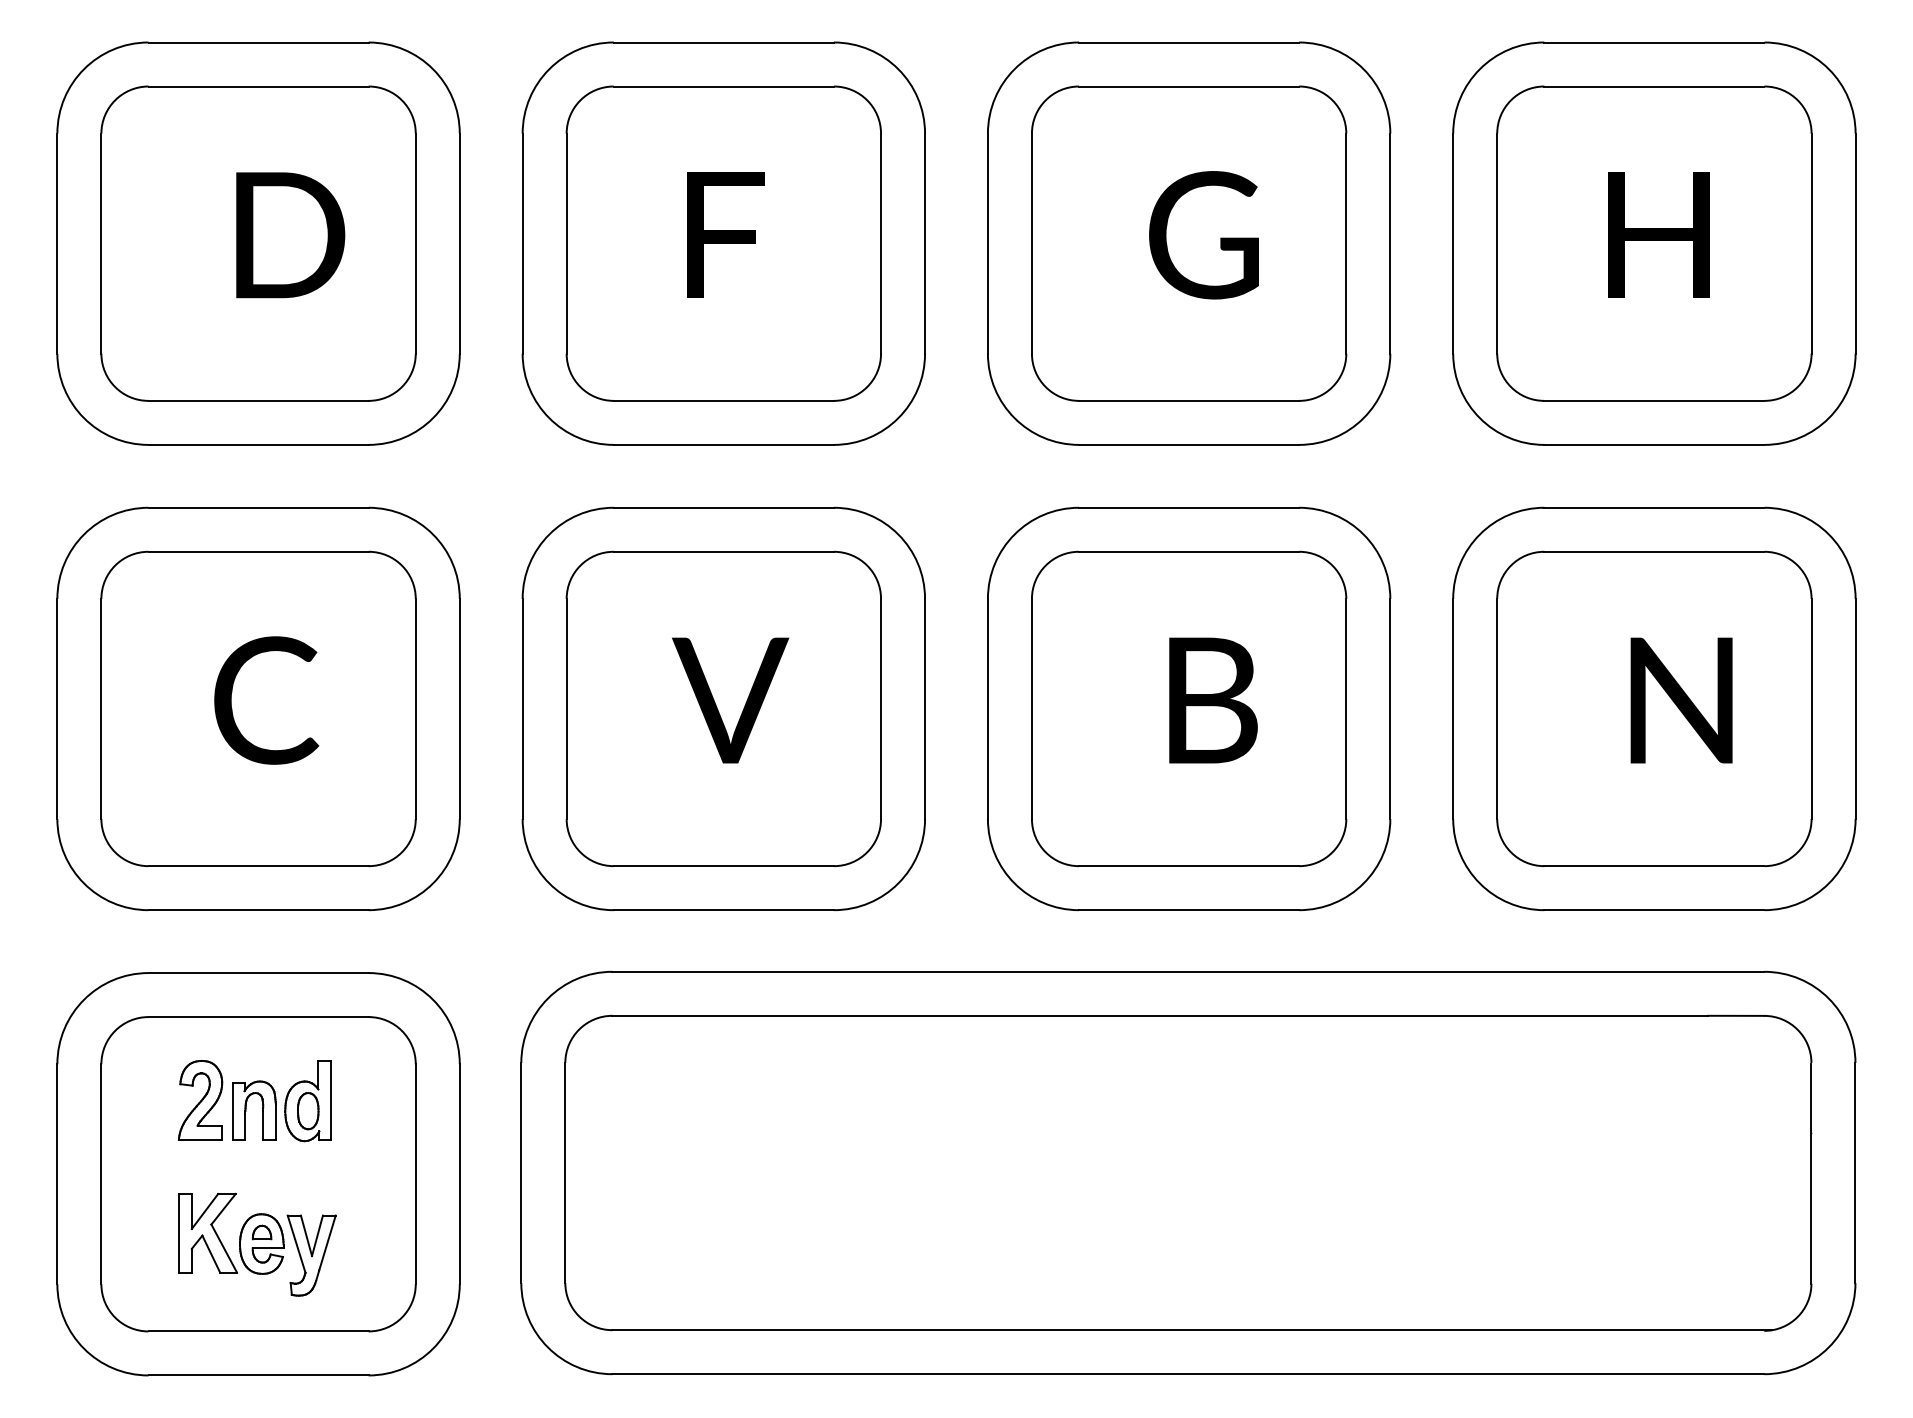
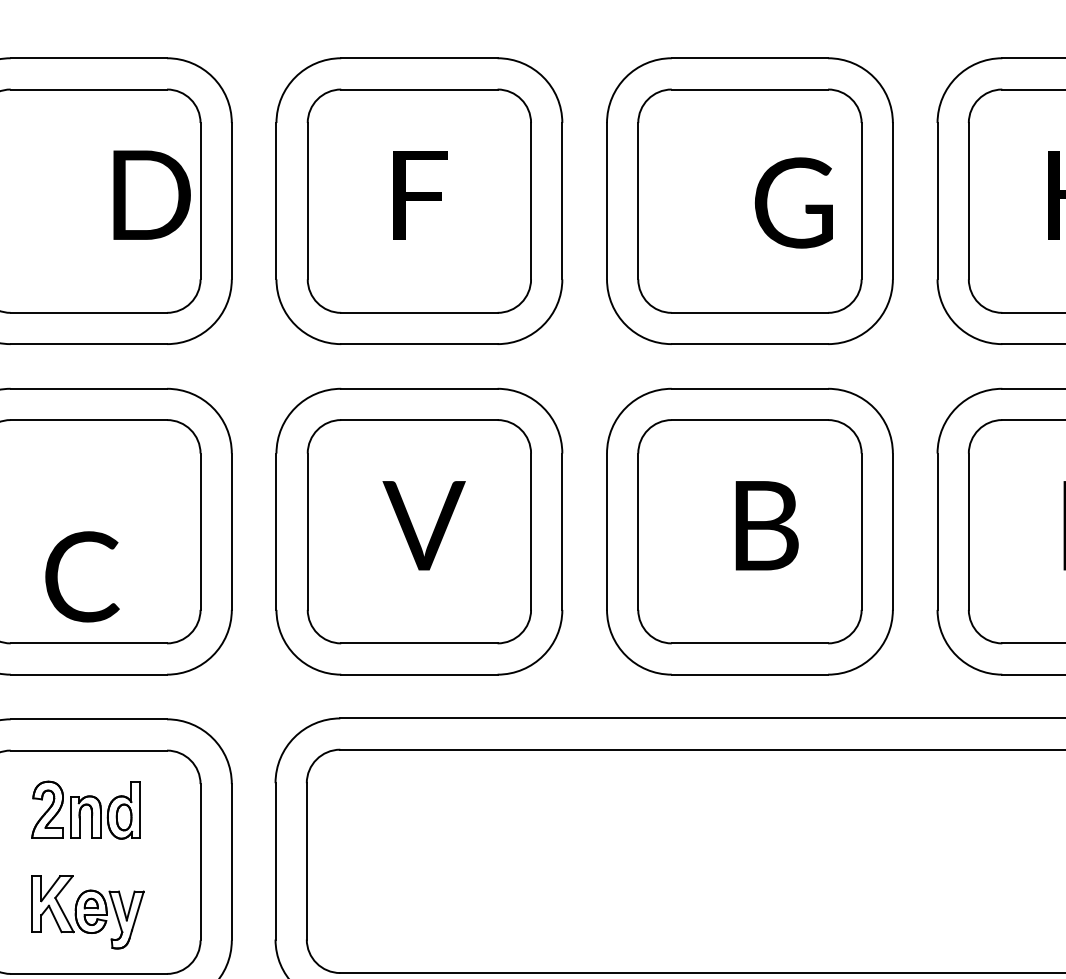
text: (290, 235) -> (152, 195), moved
text: (1203, 235) -> (793, 203), moved
text: (266, 700) -> (82, 576), moved

